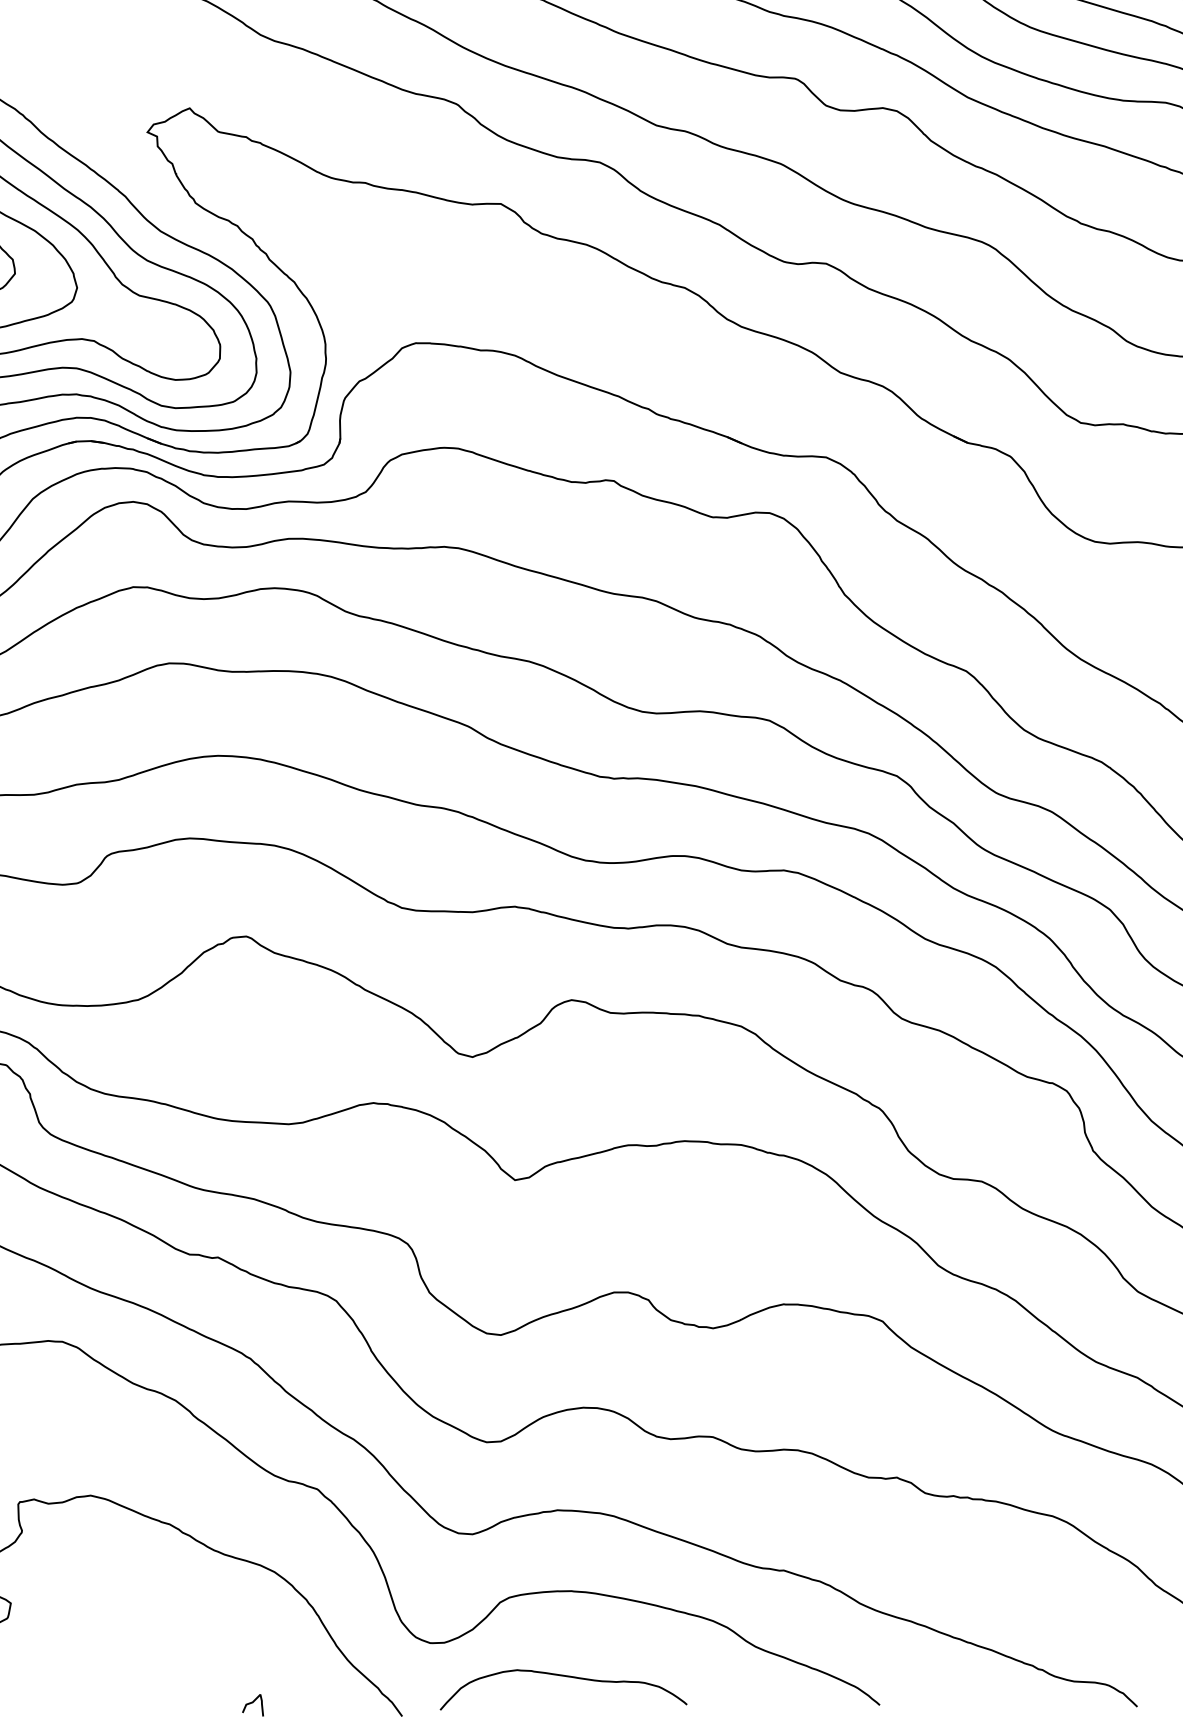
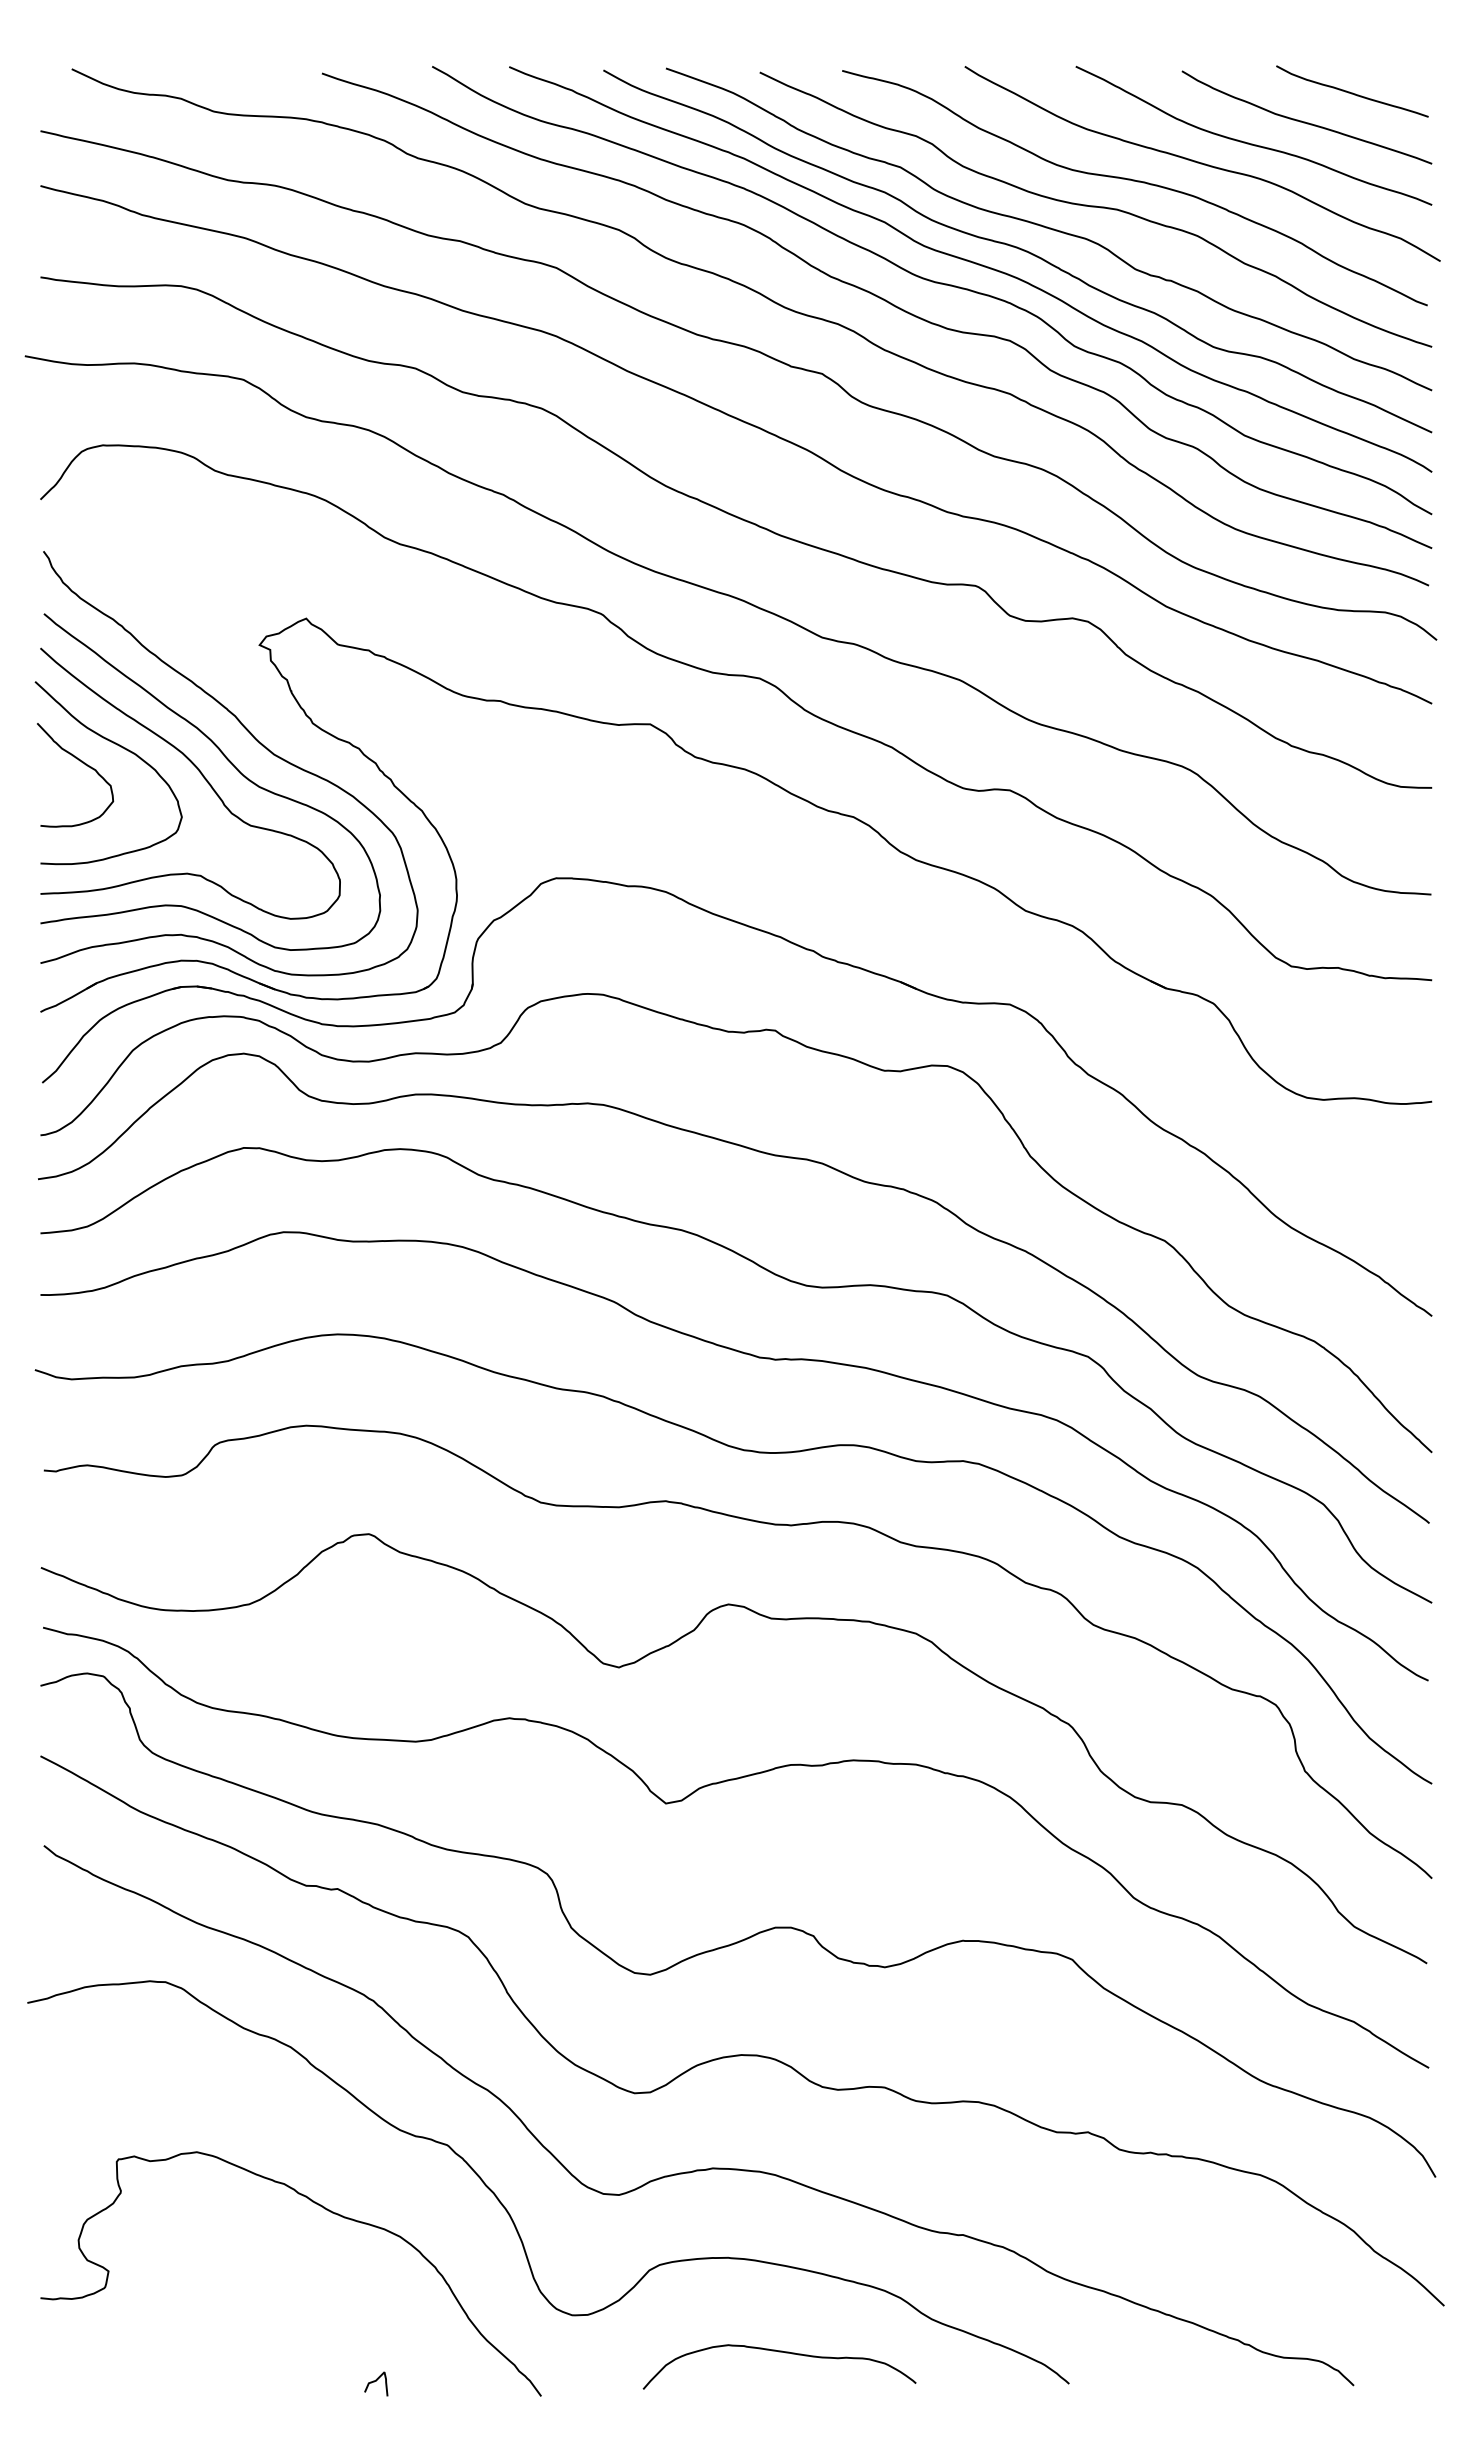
curve: (563, 1676) -> (779, 2352), moved

